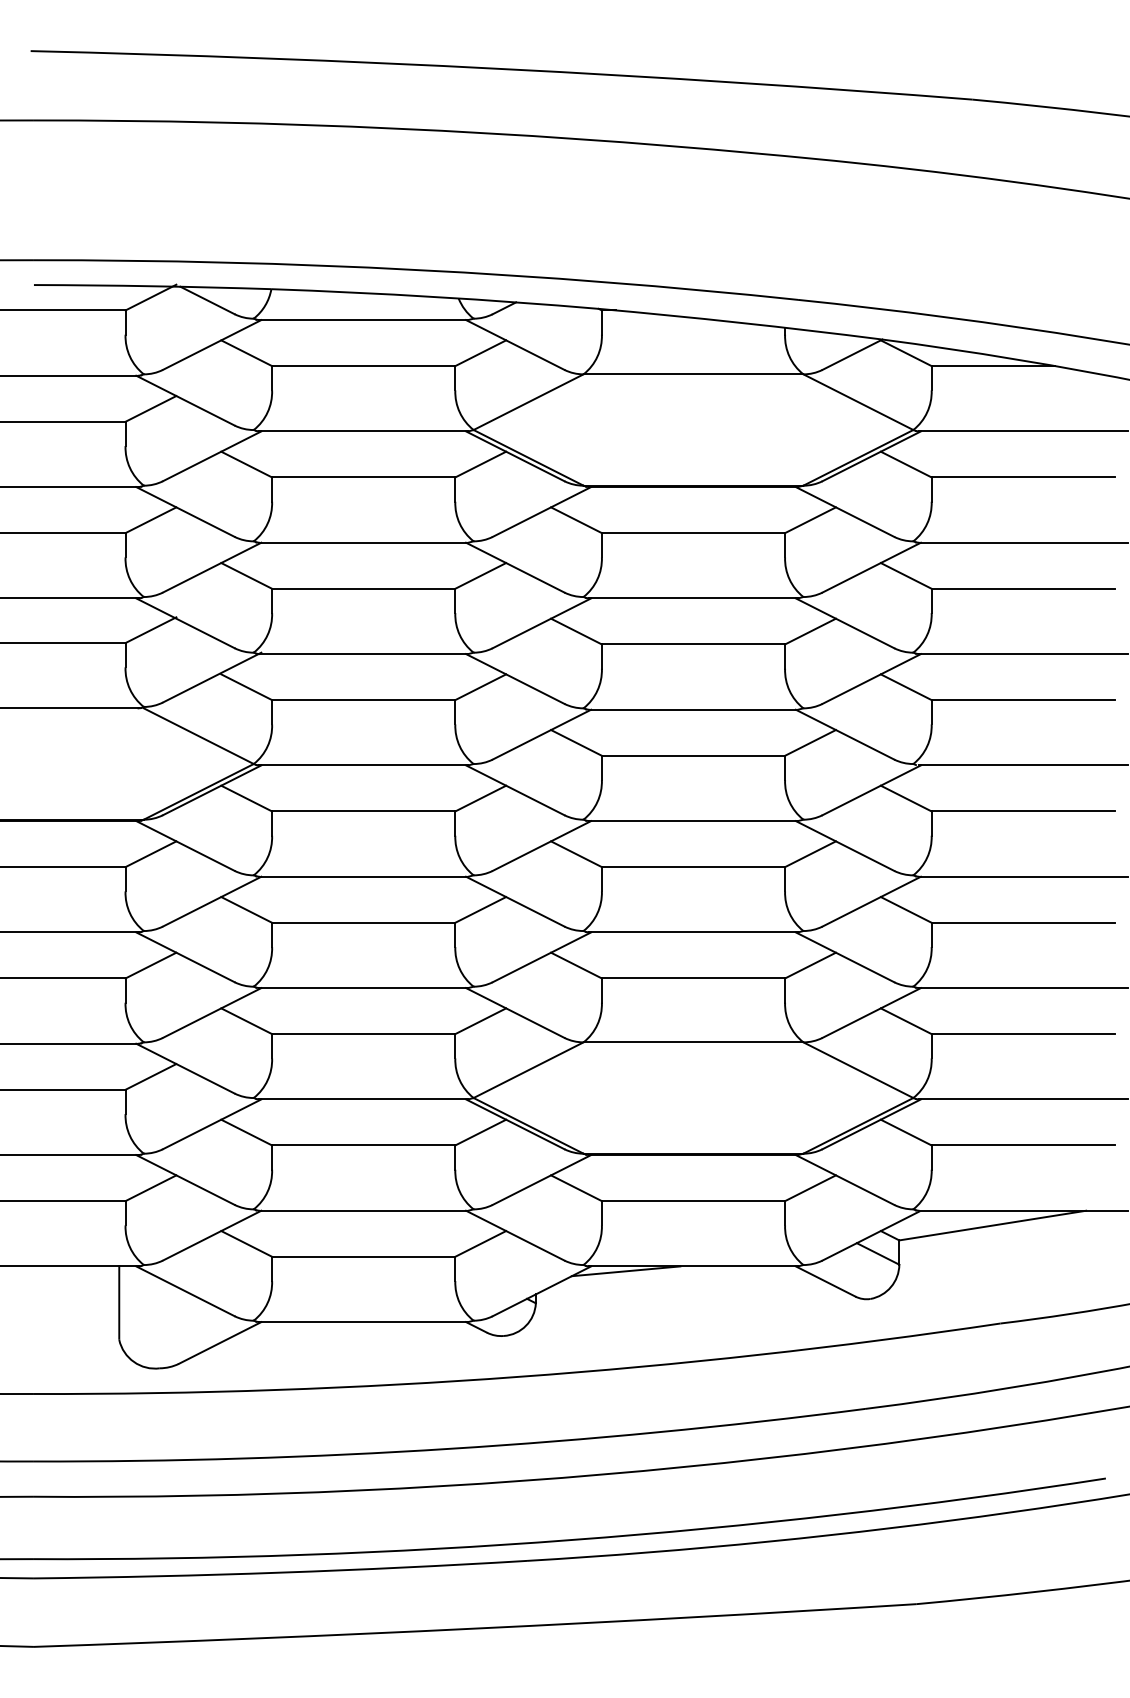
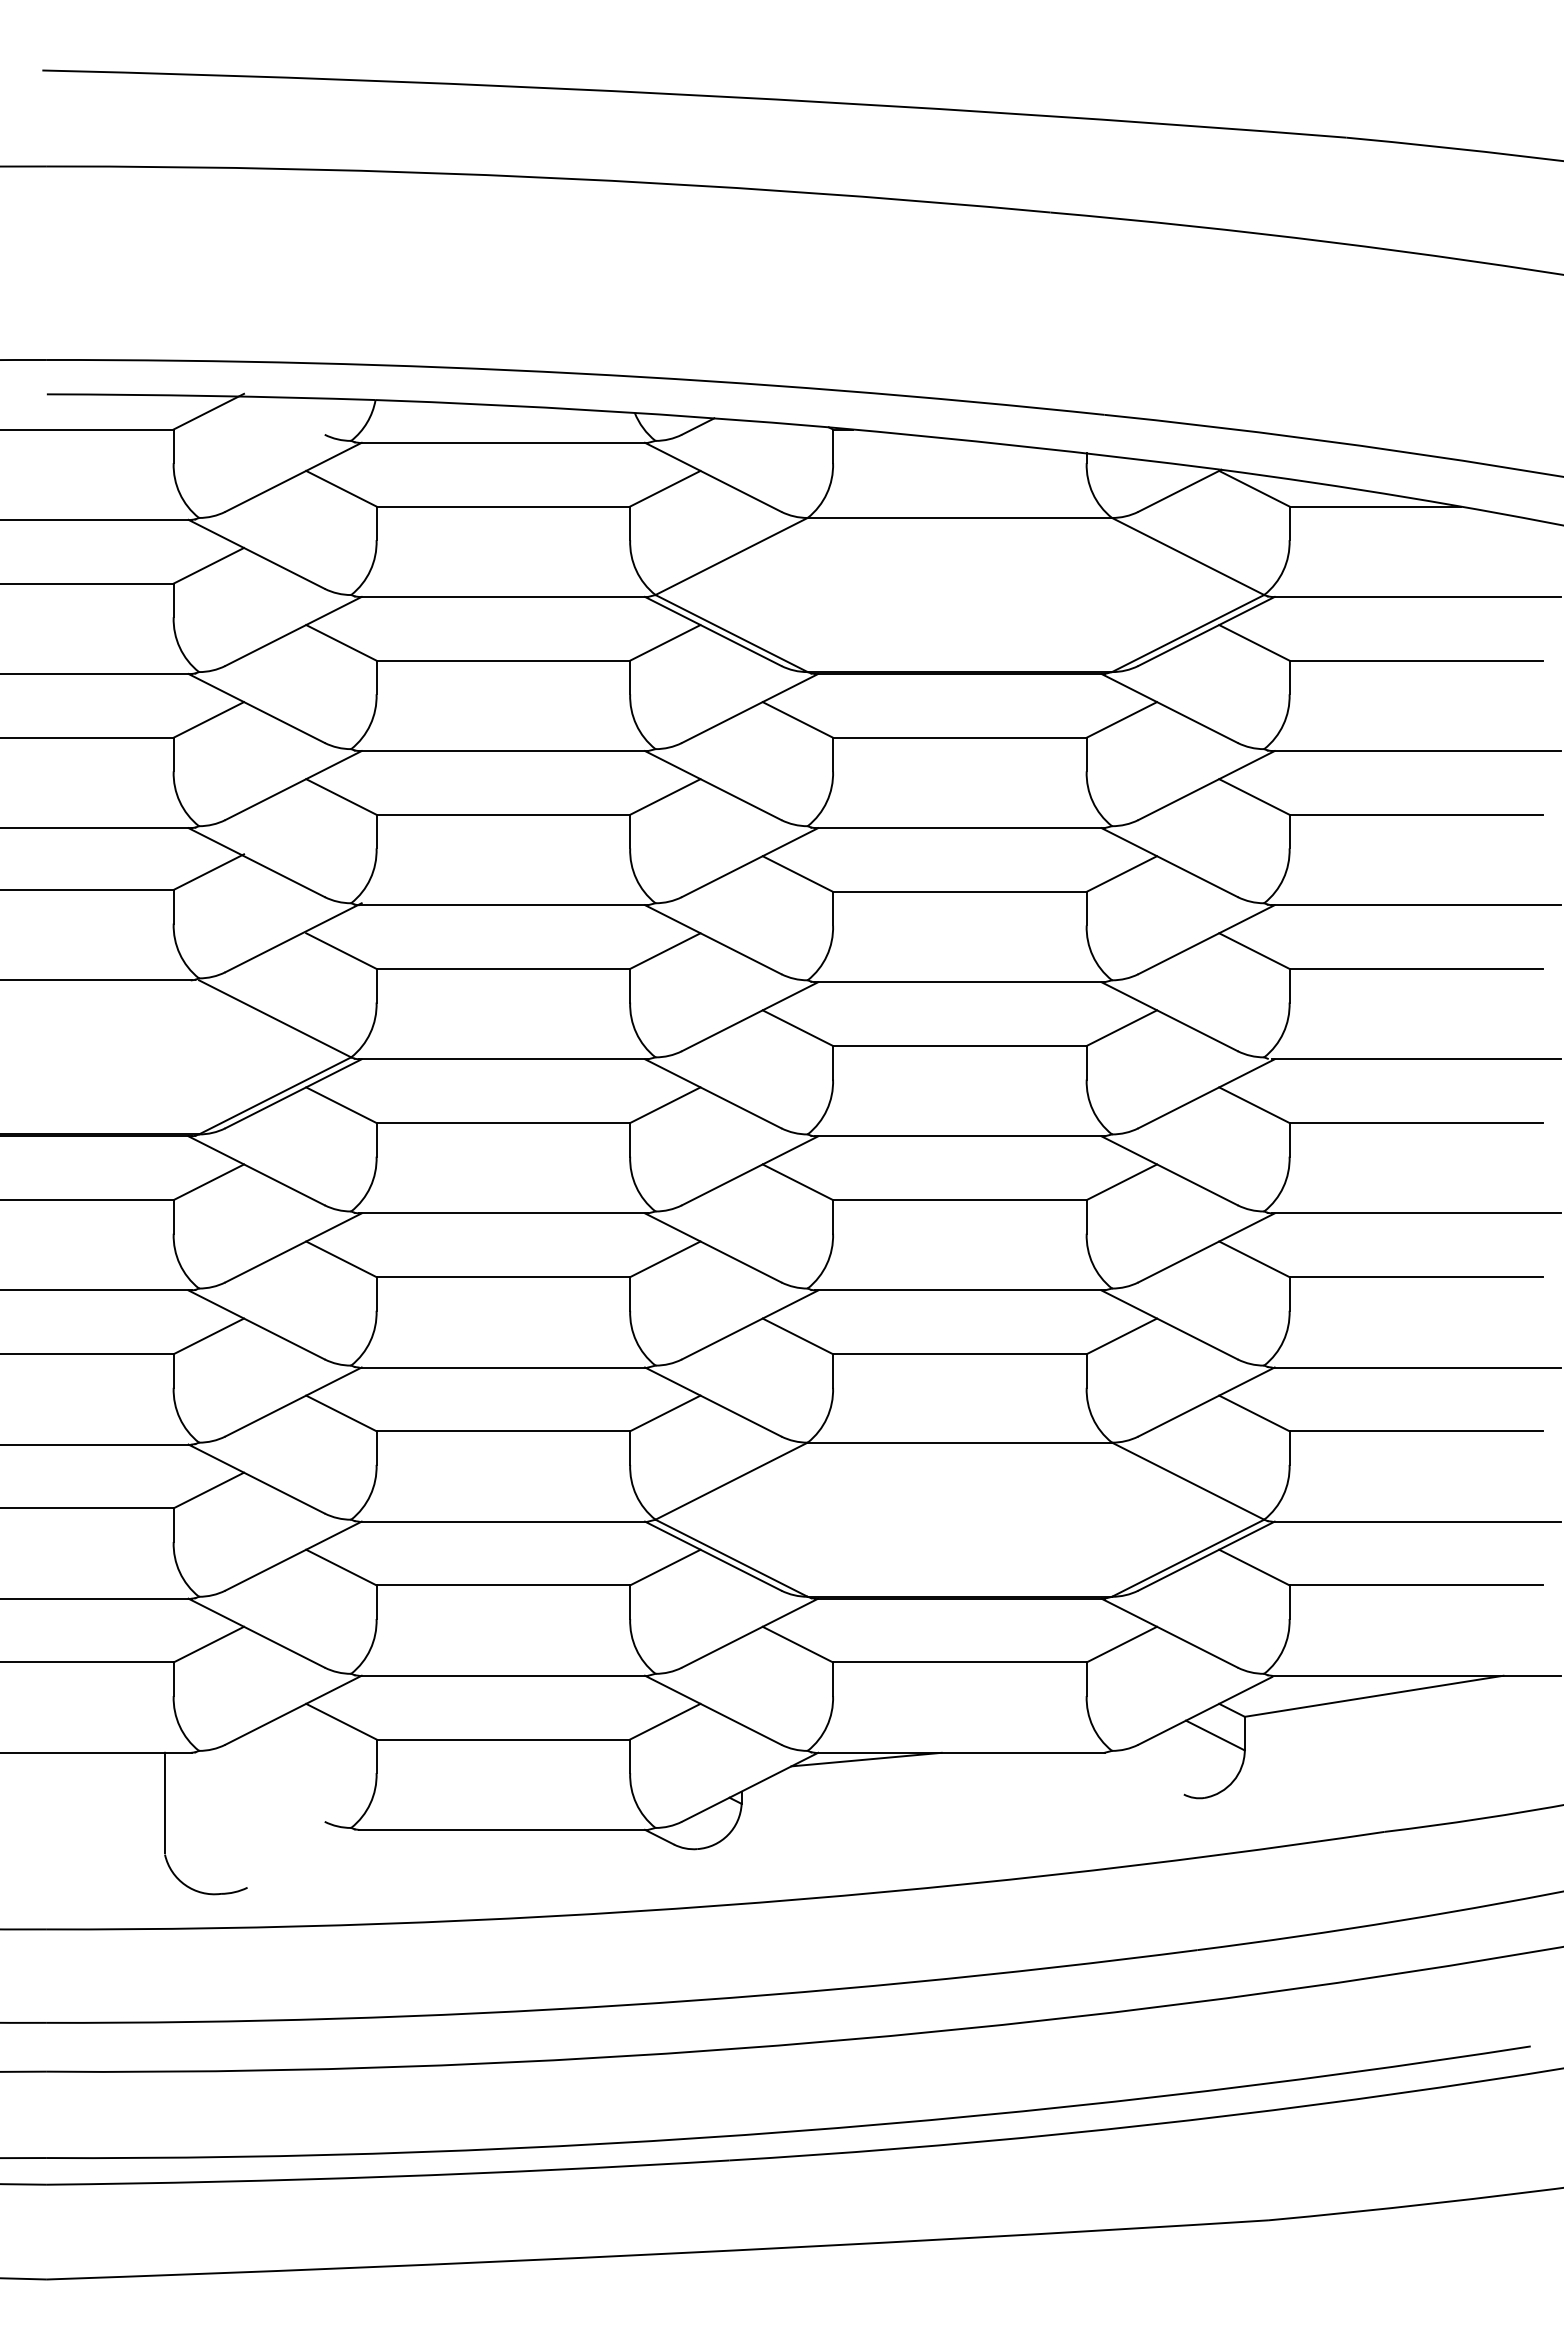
line: (207, 300) -> (286, 415), removed
line: (825, 1281) -> (1142, 1773), removed
line: (185, 1290) -> (256, 1786), removed
line: (220, 1342) -> (304, 1858), removed

